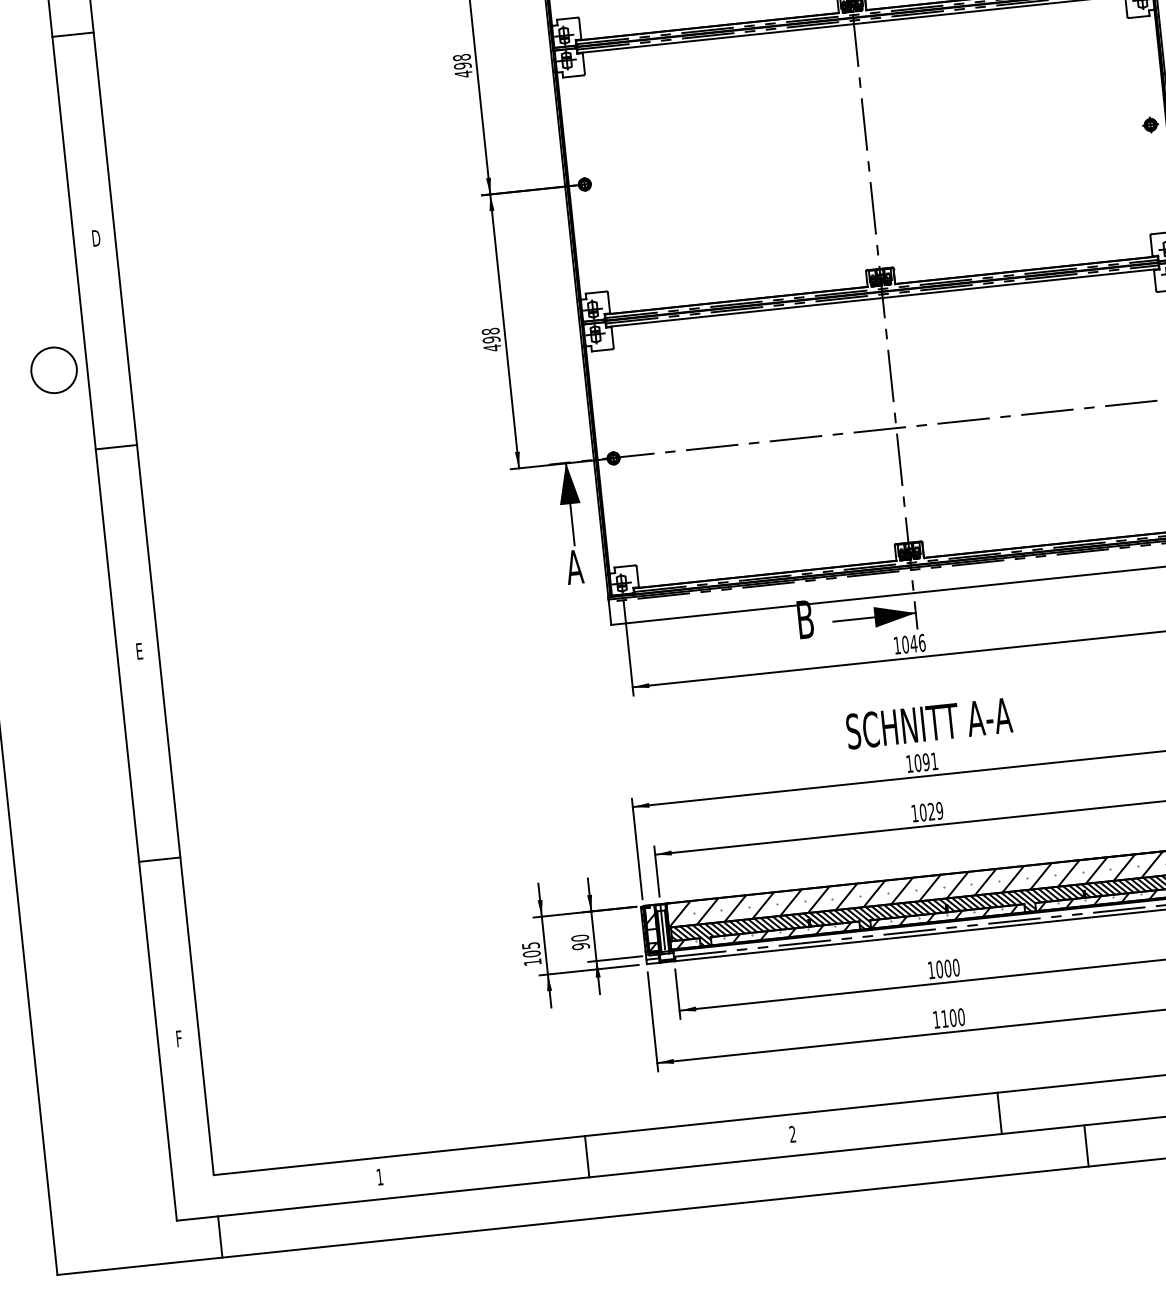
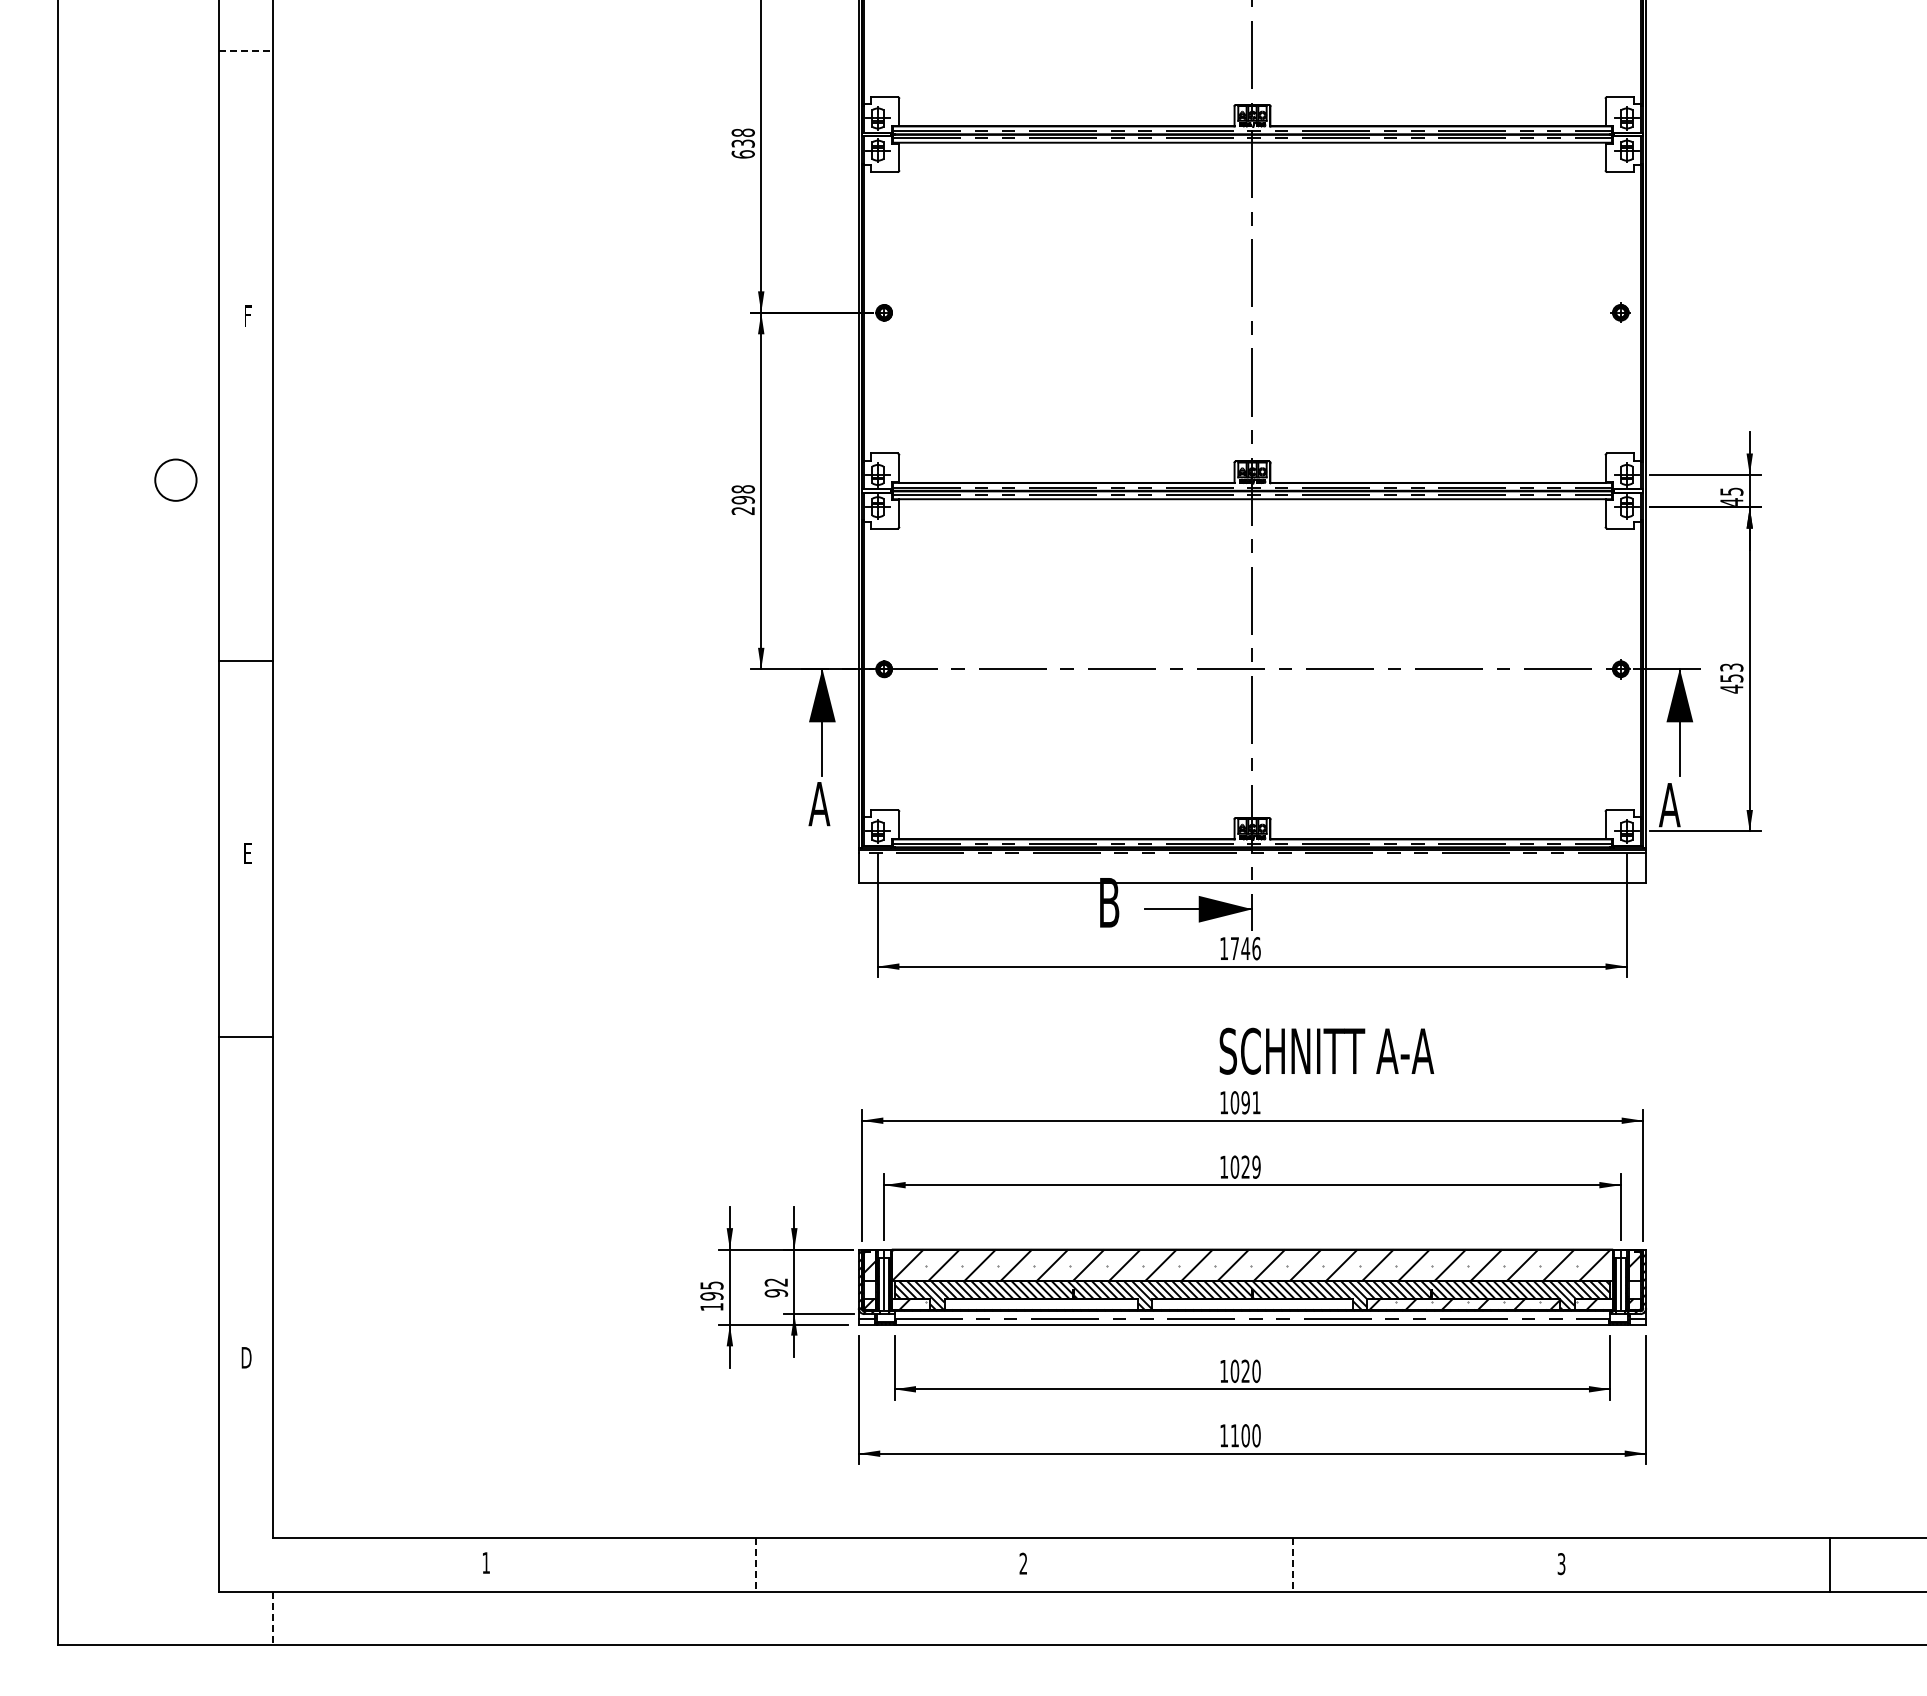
line: (72, 34) -> (245, 50), solid -> dashed
text: (462, 69) -> (742, 148), 498 -> 638
text: (96, 237) -> (248, 315), D -> F
text: (491, 347) -> (742, 510), 498 -> 298
circle: (53, 369) -> (175, 479), size x0.7
line: (116, 447) -> (245, 660), moved
text: (905, 644) -> (1234, 948), 1046 -> 1746
text: (928, 722) -> (1326, 1050), moved
line: (159, 859) -> (245, 1037), moved
hatch: (944, 916) -> (1248, 1303), removed
hatch: (780, 933) -> (1035, 1303), removed
text: (580, 938) -> (776, 1282), 90 -> 92
text: (531, 954) -> (711, 1296), 105 -> 195
text: (947, 967) -> (1245, 1370), 1000 -> 1020
text: (179, 1038) -> (246, 1357), F -> D
line: (999, 1113) -> (1292, 1564), solid -> dashed
line: (1086, 1145) -> (1400, 1618), removed
line: (586, 1156) -> (755, 1564), solid -> dashed
line: (220, 1237) -> (272, 1618), solid -> dashed

